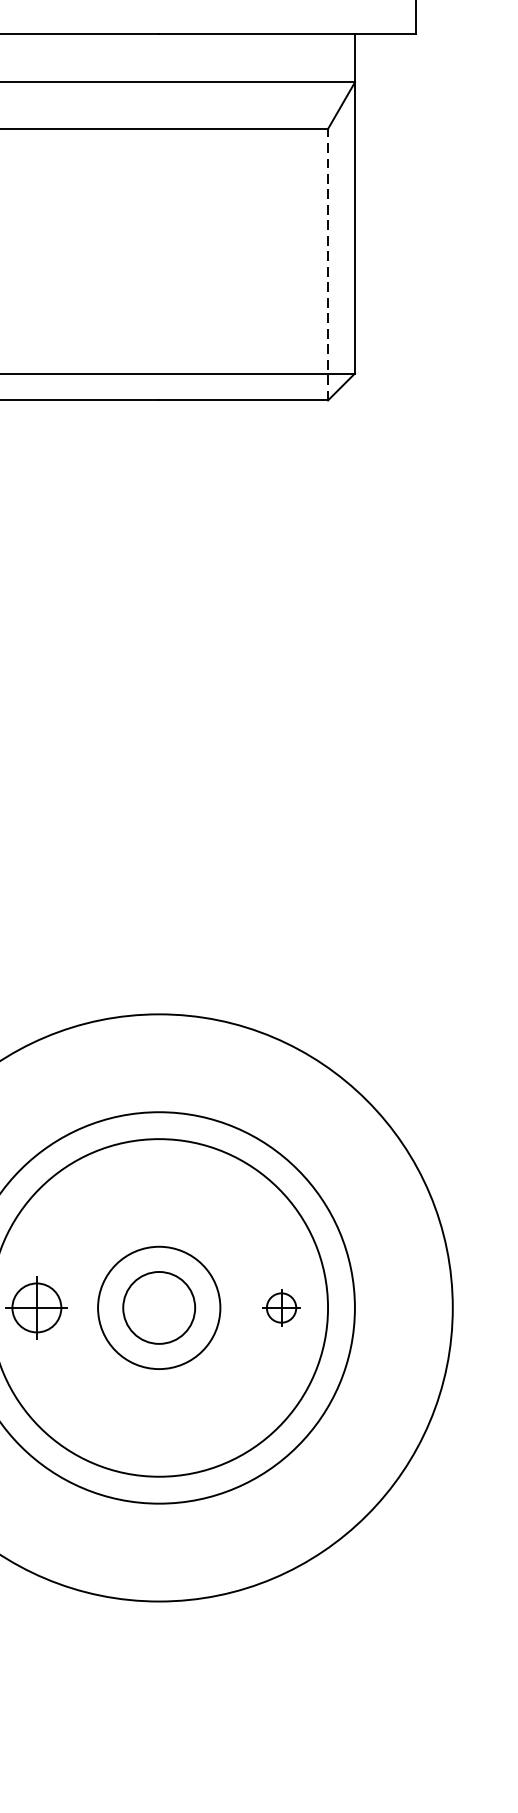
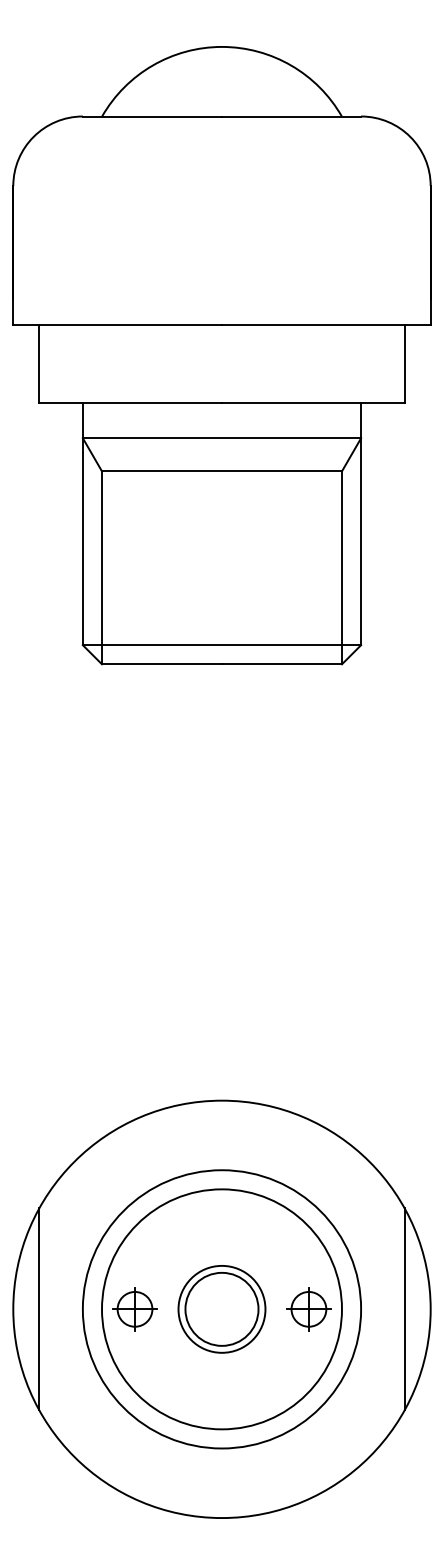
line: (327, 264) -> (341, 567), dashed -> solid
circle: (158, 1306) -> (221, 1308), size x1.43
part: (280, 1308) -> (308, 1309), size x1.67
line: (415, 1308) -> (404, 1309), added

